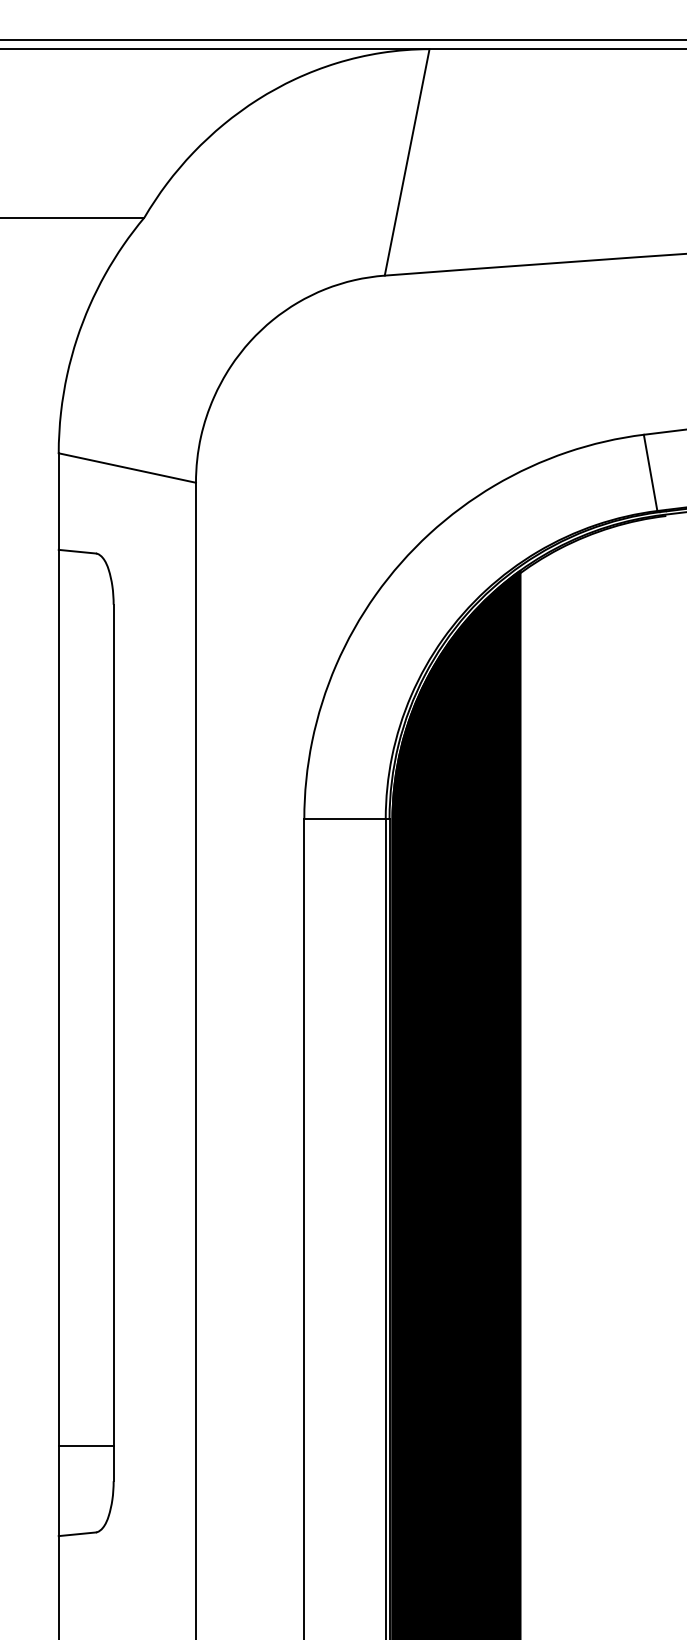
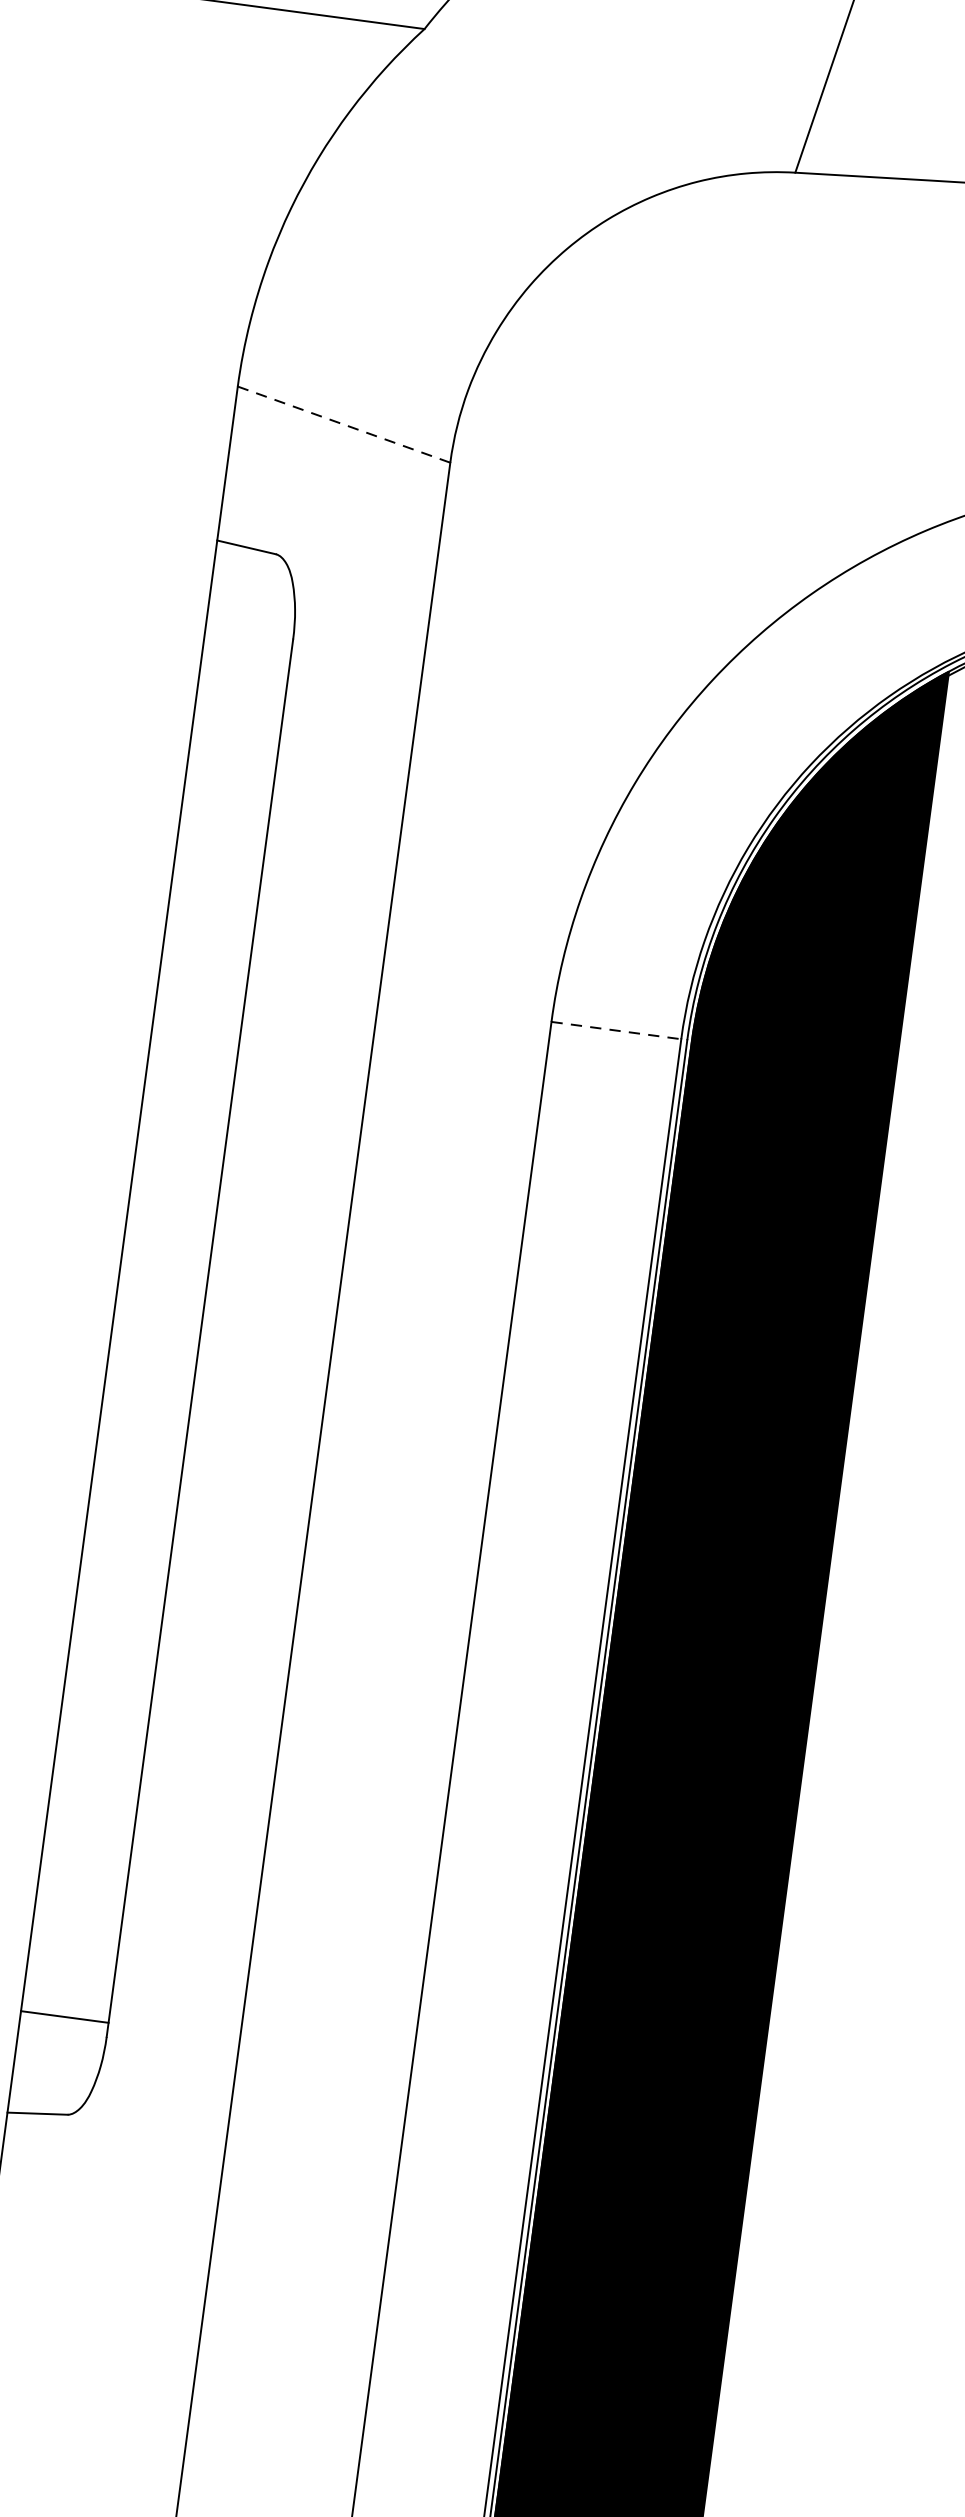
line: (127, 468) -> (344, 425), solid -> dashed
line: (346, 819) -> (618, 1031), solid -> dashed
line: (85, 1446) -> (63, 2016), moved

